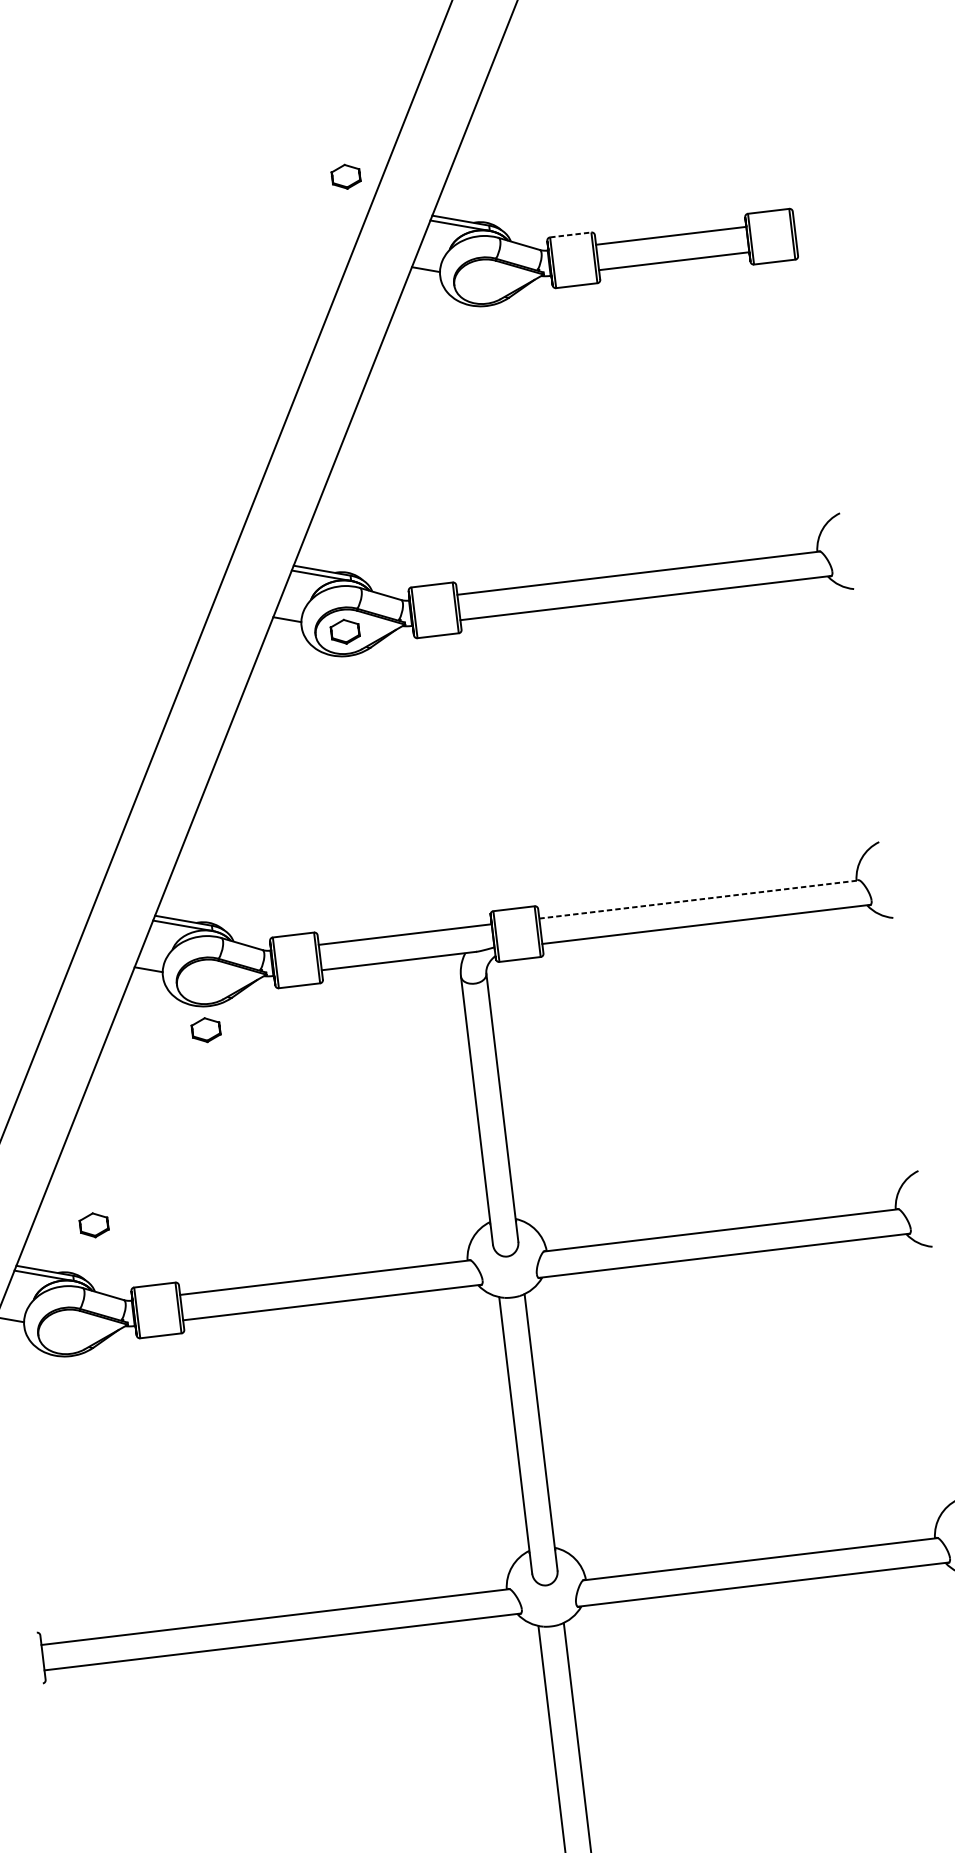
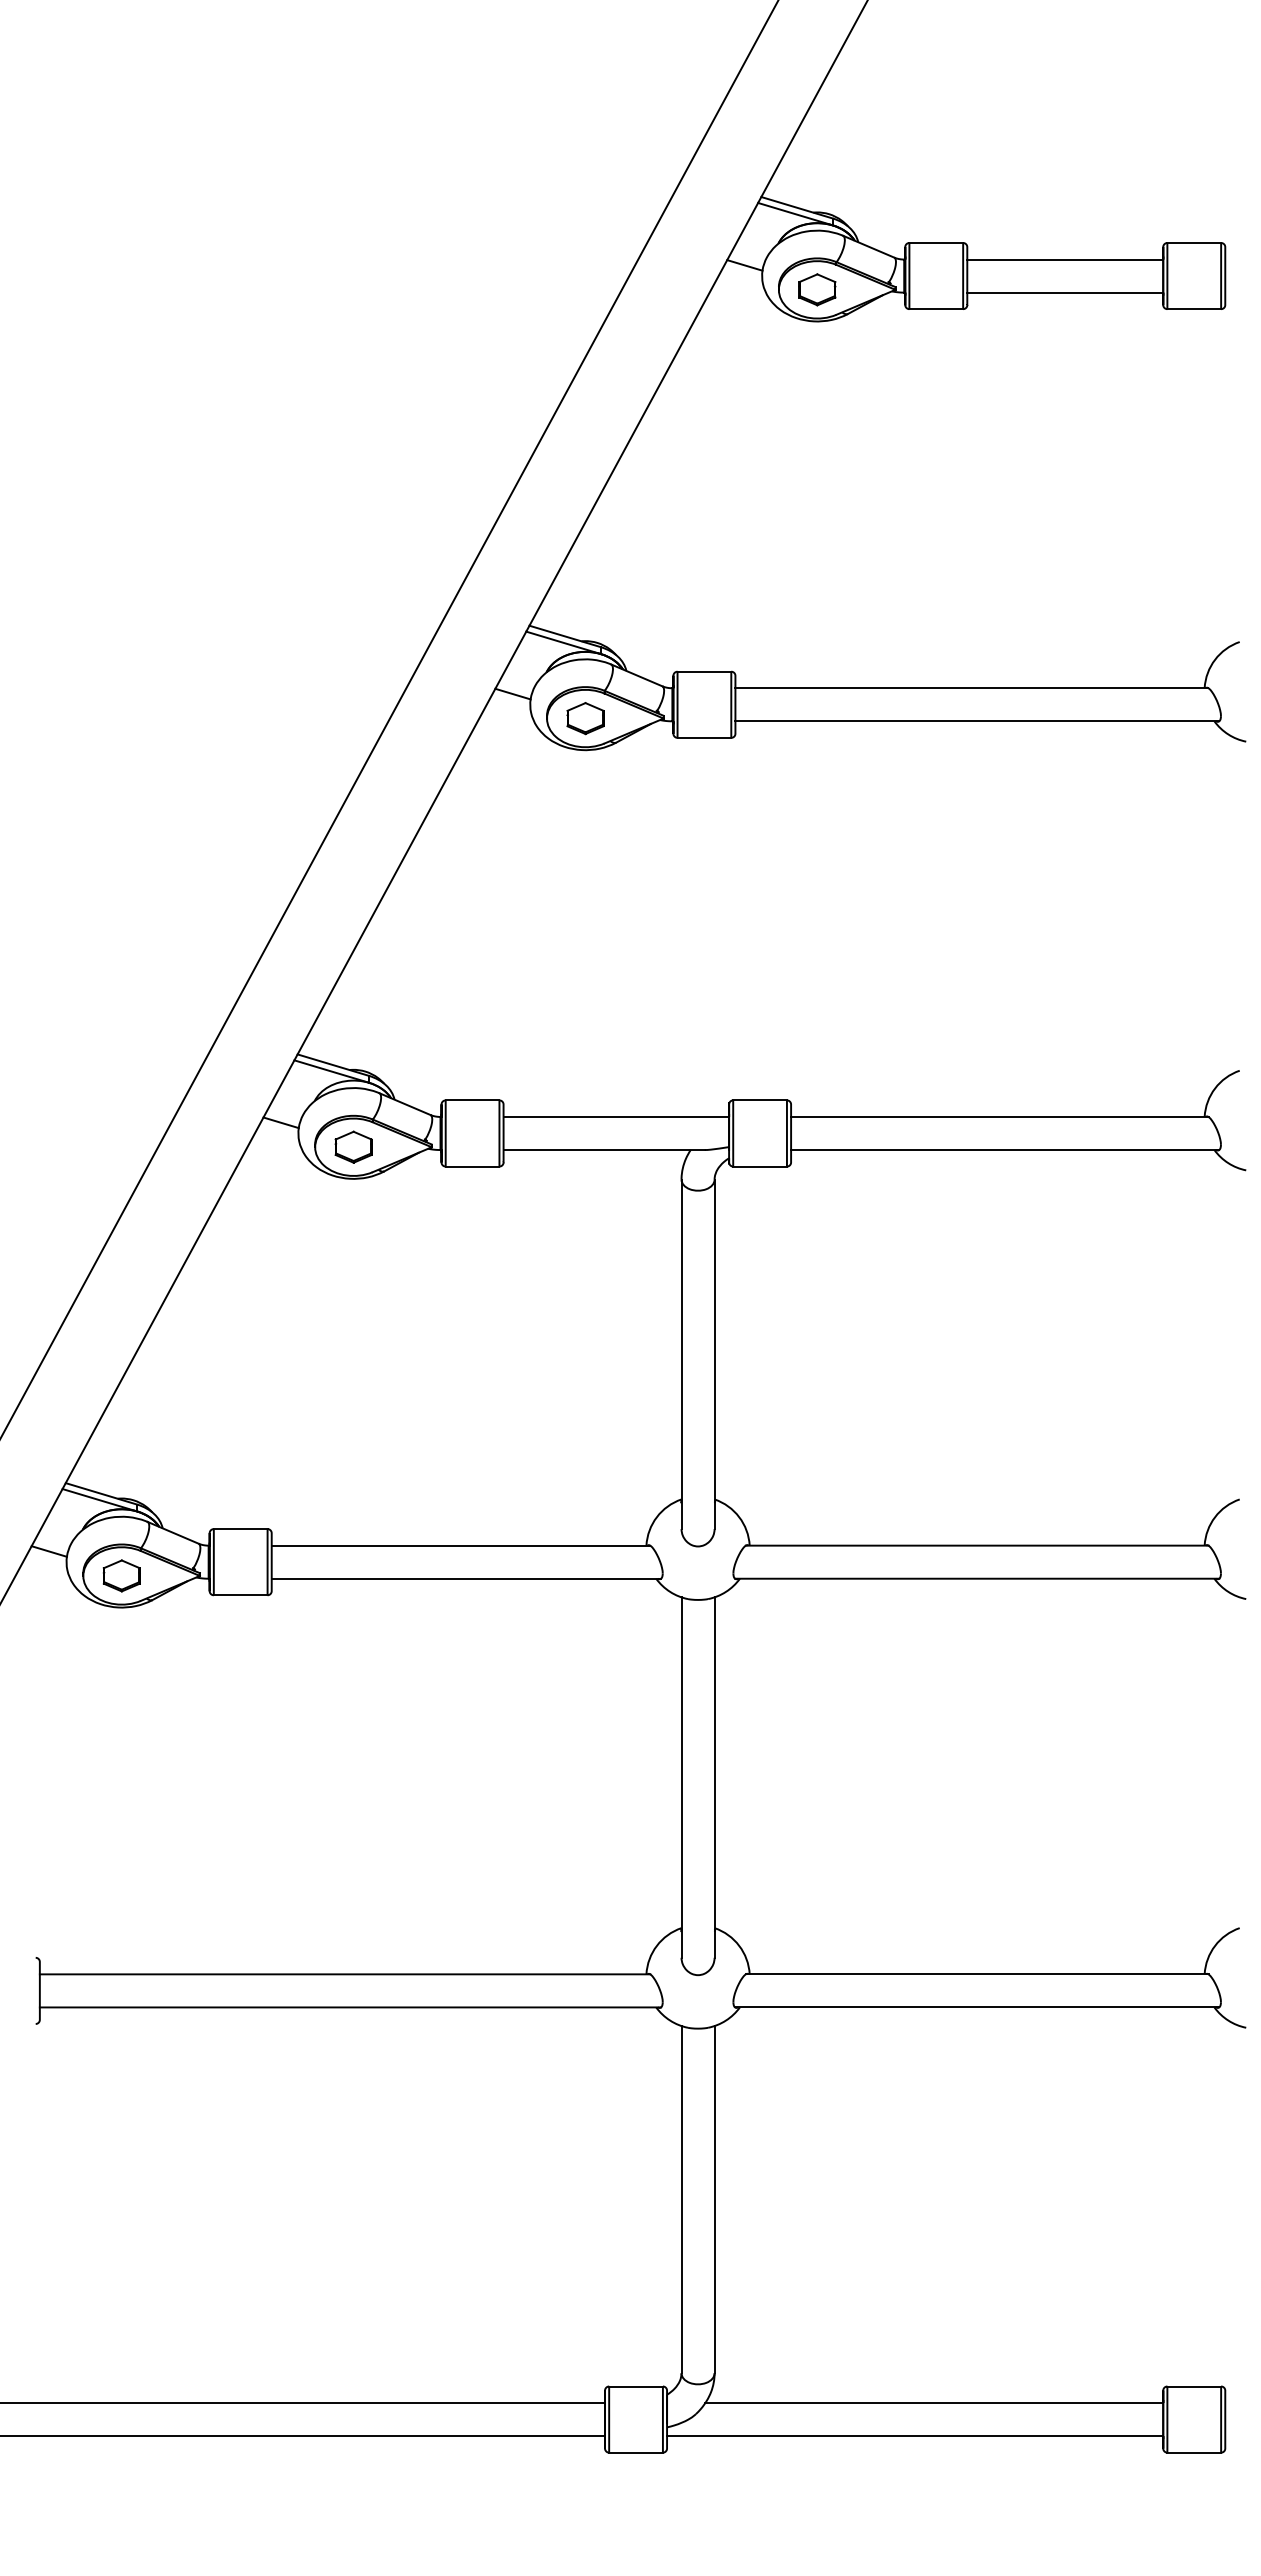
part: (346, 176) -> (817, 289), moved
line: (570, 235) -> (936, 243), dashed -> solid
line: (699, 899) -> (999, 1116), dashed -> solid
part: (205, 1029) -> (353, 1146), moved
part: (93, 1224) -> (121, 1575), moved

